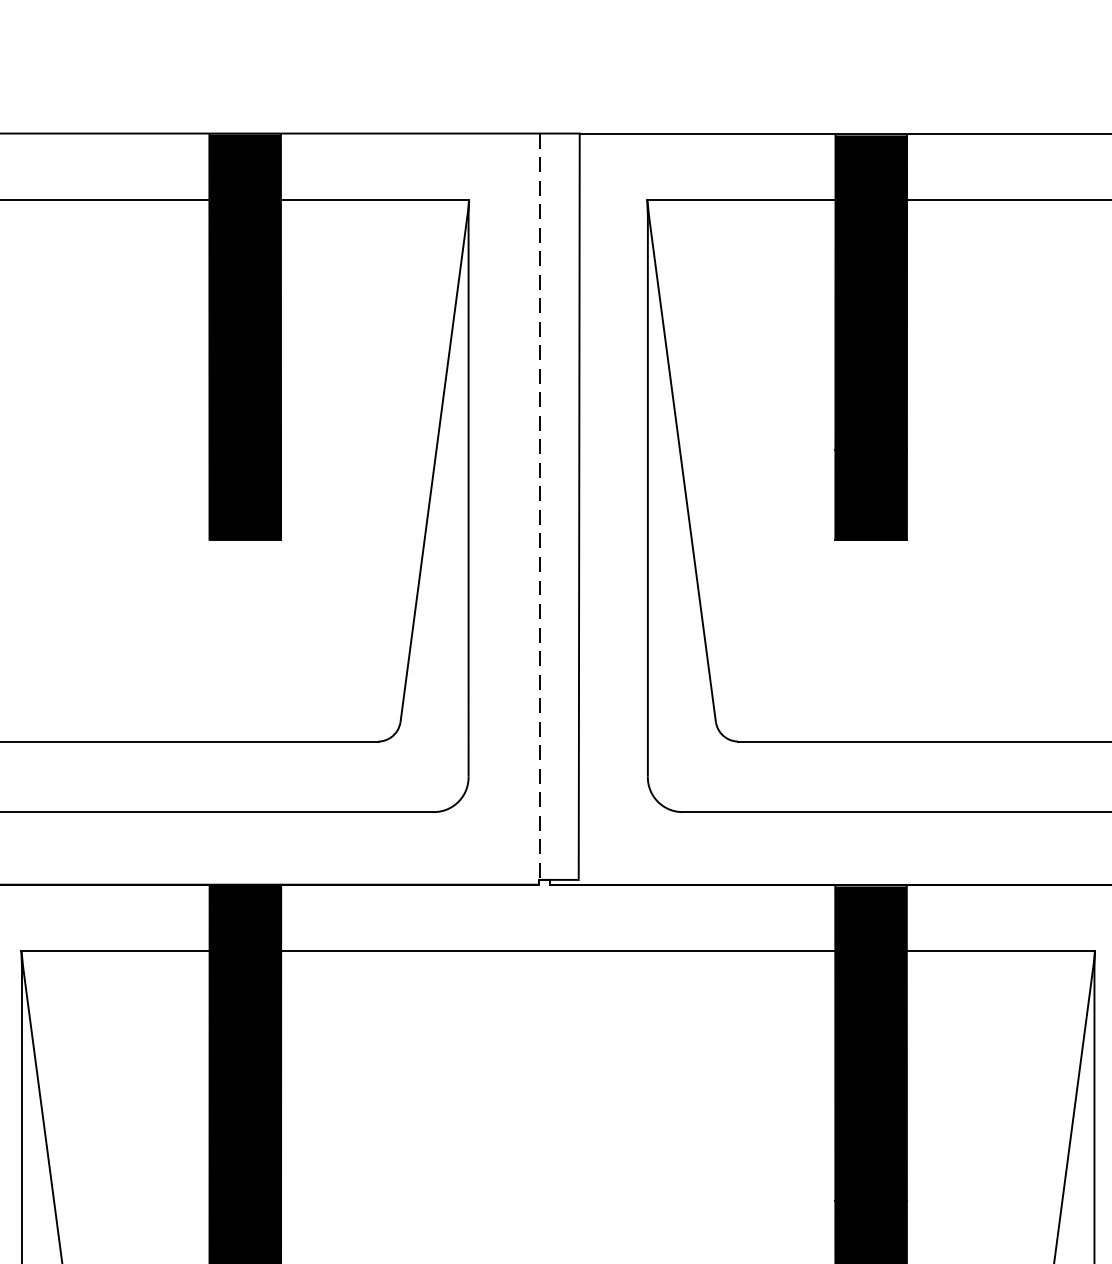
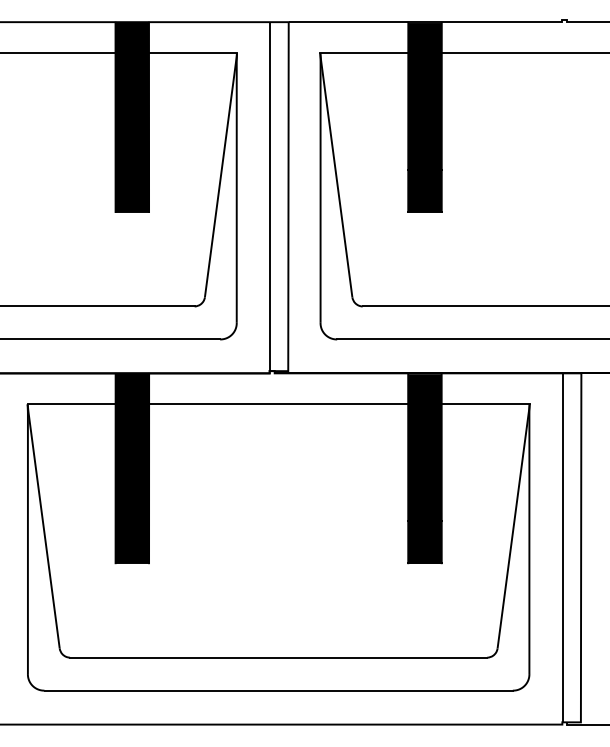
line: (540, 508) -> (270, 197), dashed -> solid

